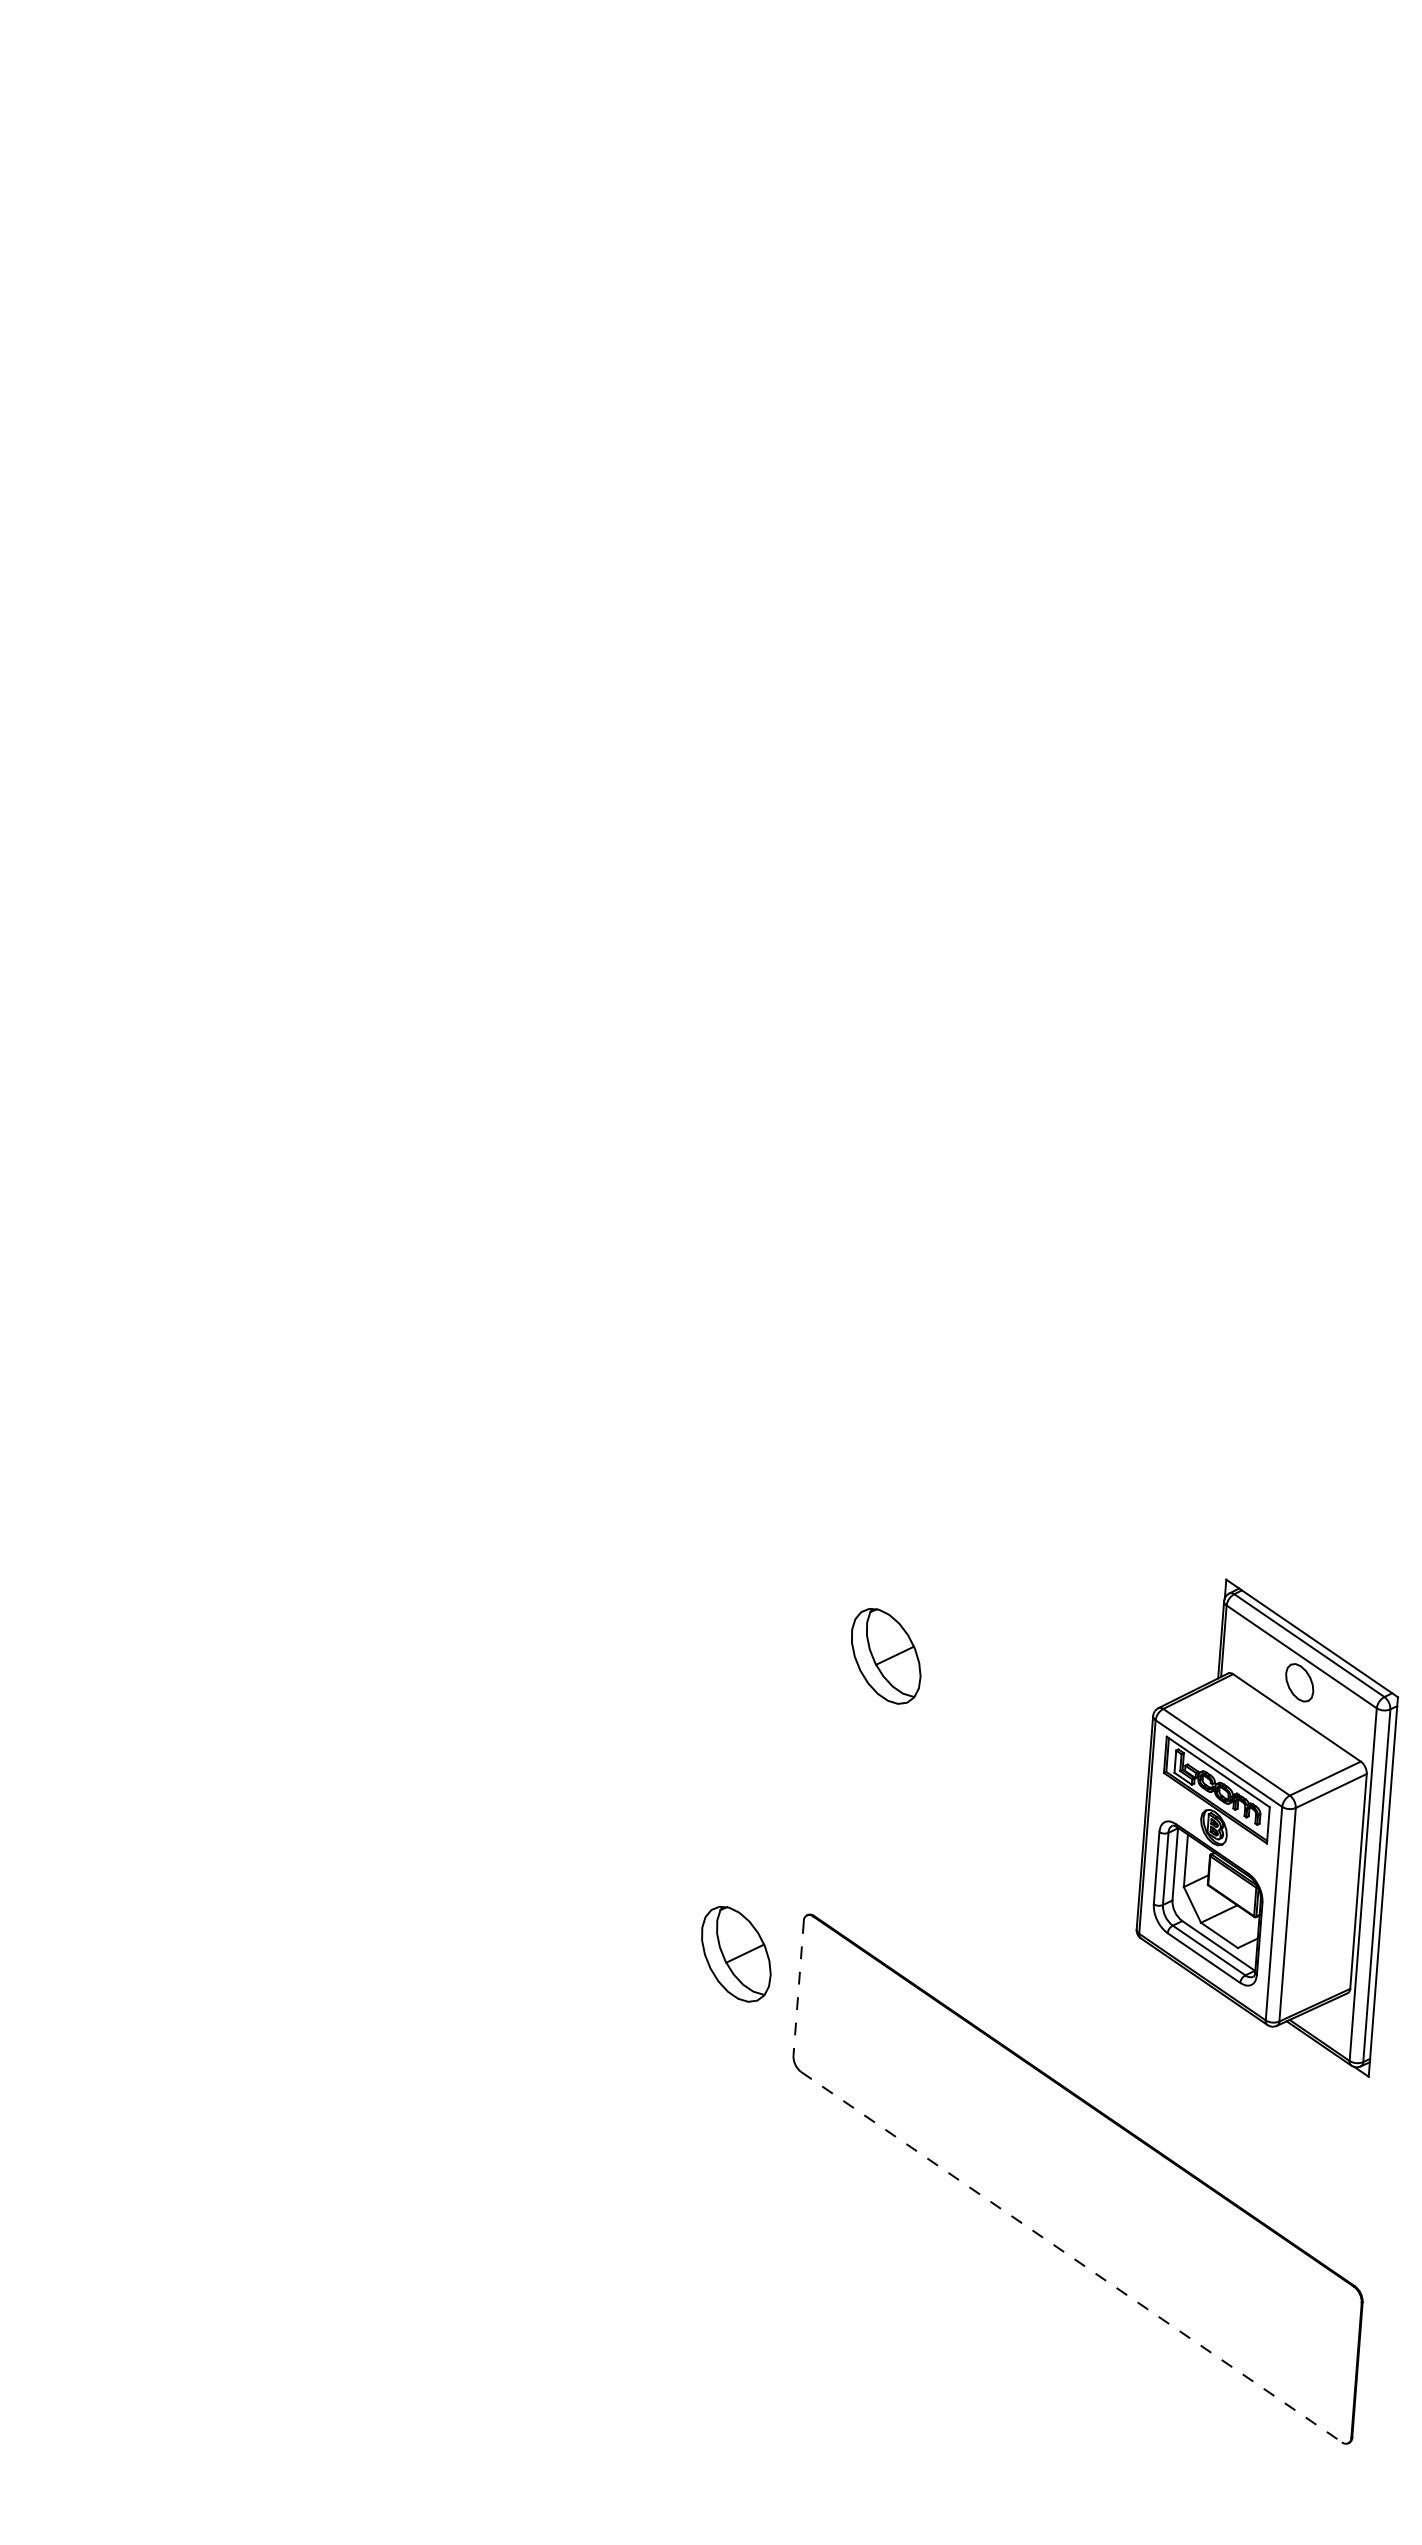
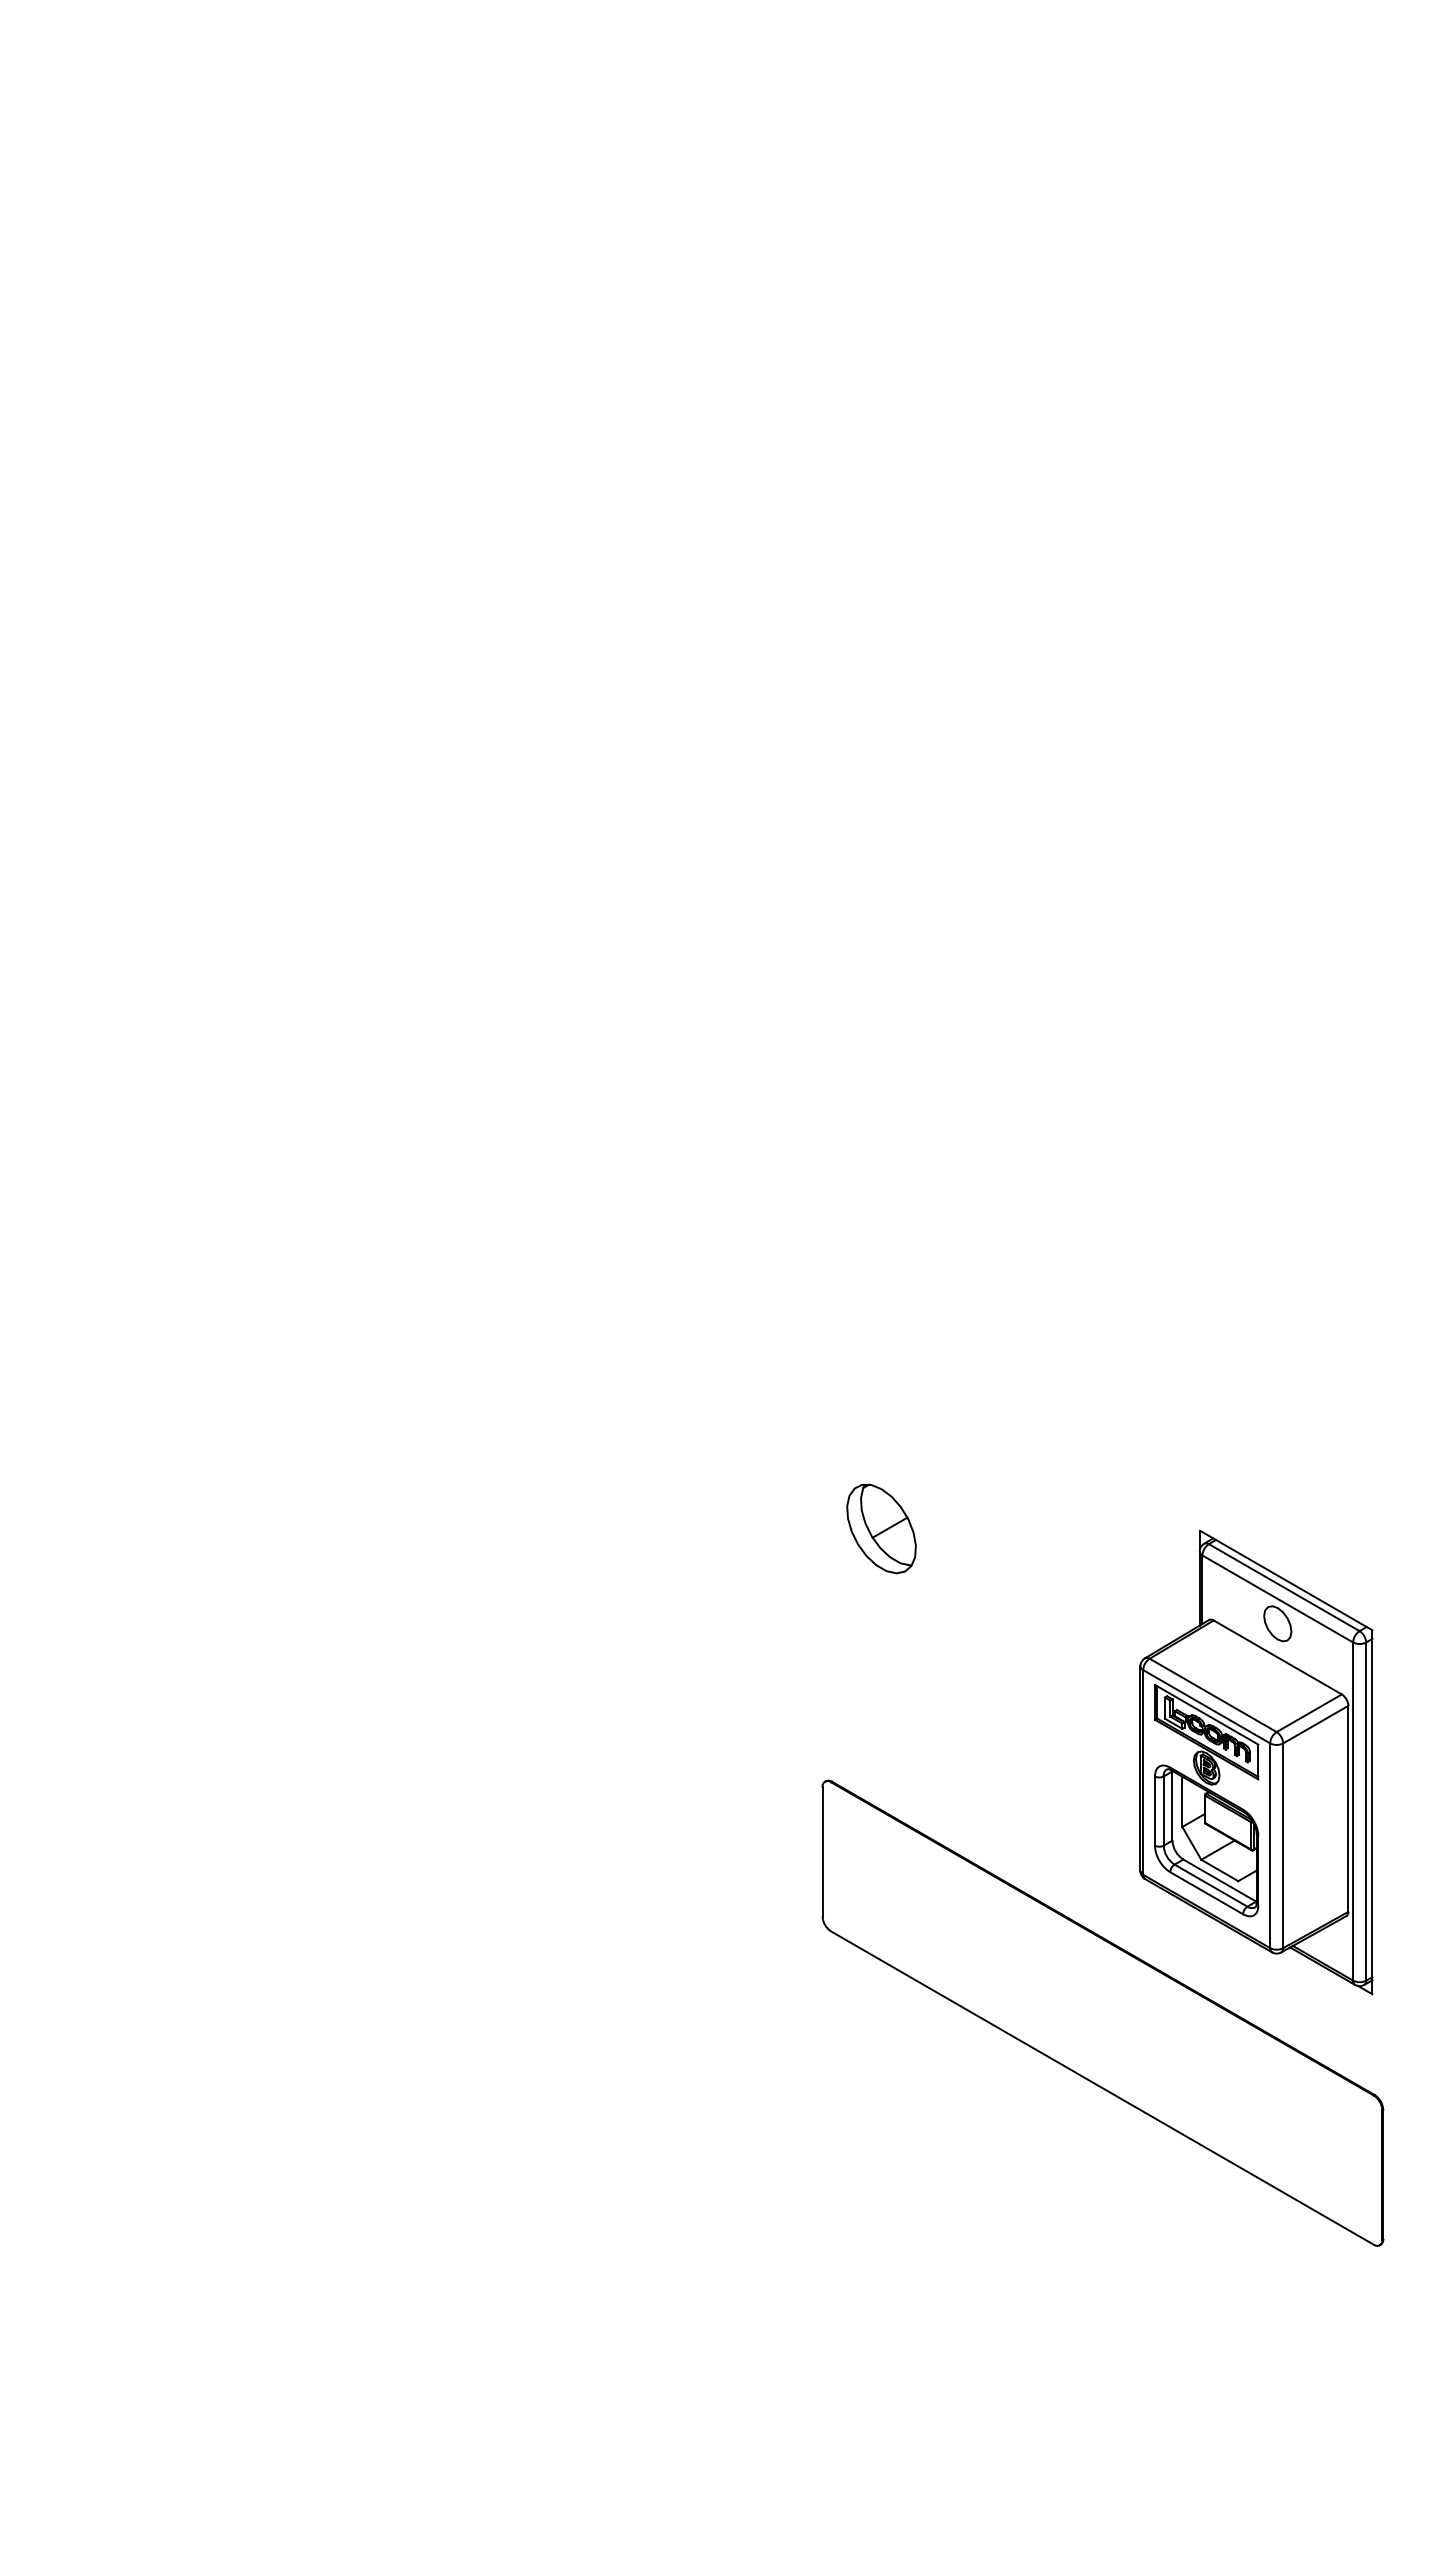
part: (1266, 1825) -> (1256, 1762), moved
part: (736, 1953) -> (760, 1823), removed
line: (798, 1988) -> (822, 1851), dashed -> solid
line: (1071, 2257) -> (1102, 2088), dashed -> solid

